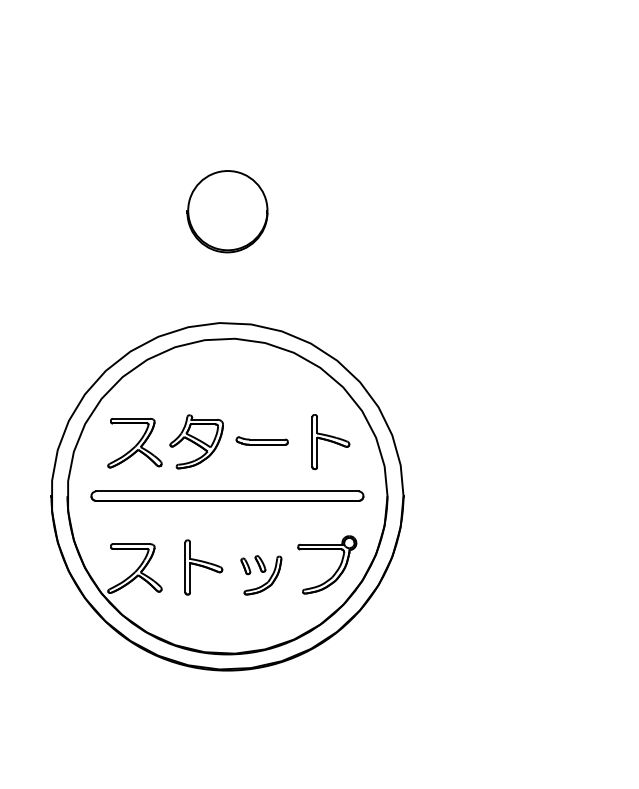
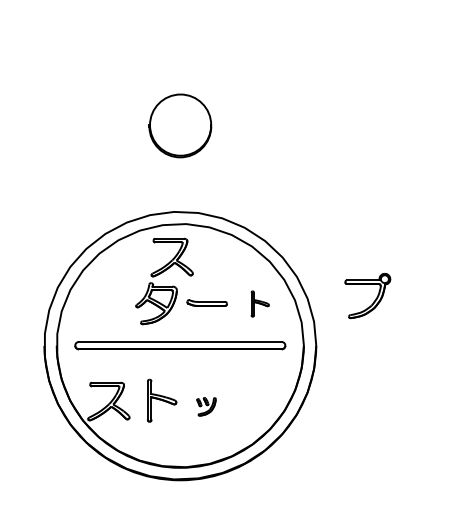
part: (330, 442) -> (259, 304), size x0.6
part: (134, 443) -> (171, 257), moved
part: (335, 571) -> (374, 301), moved
part: (261, 575) -> (206, 406), size x0.6

